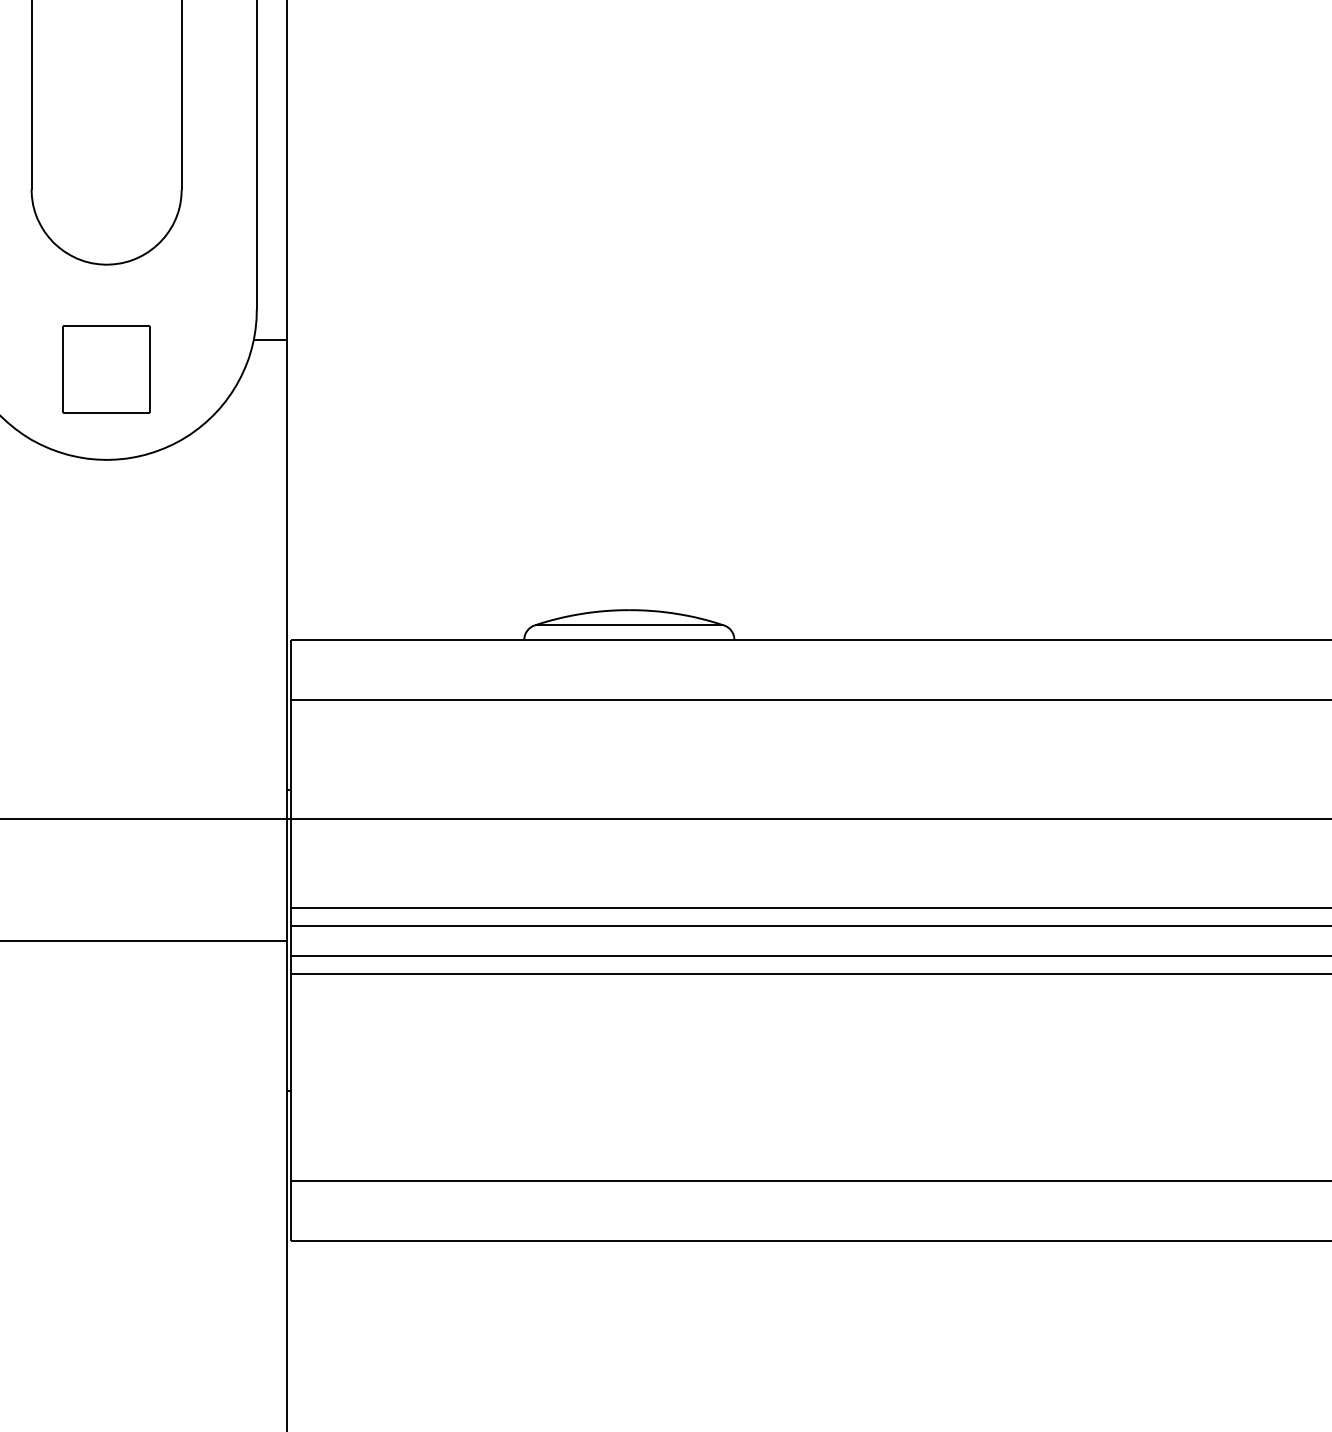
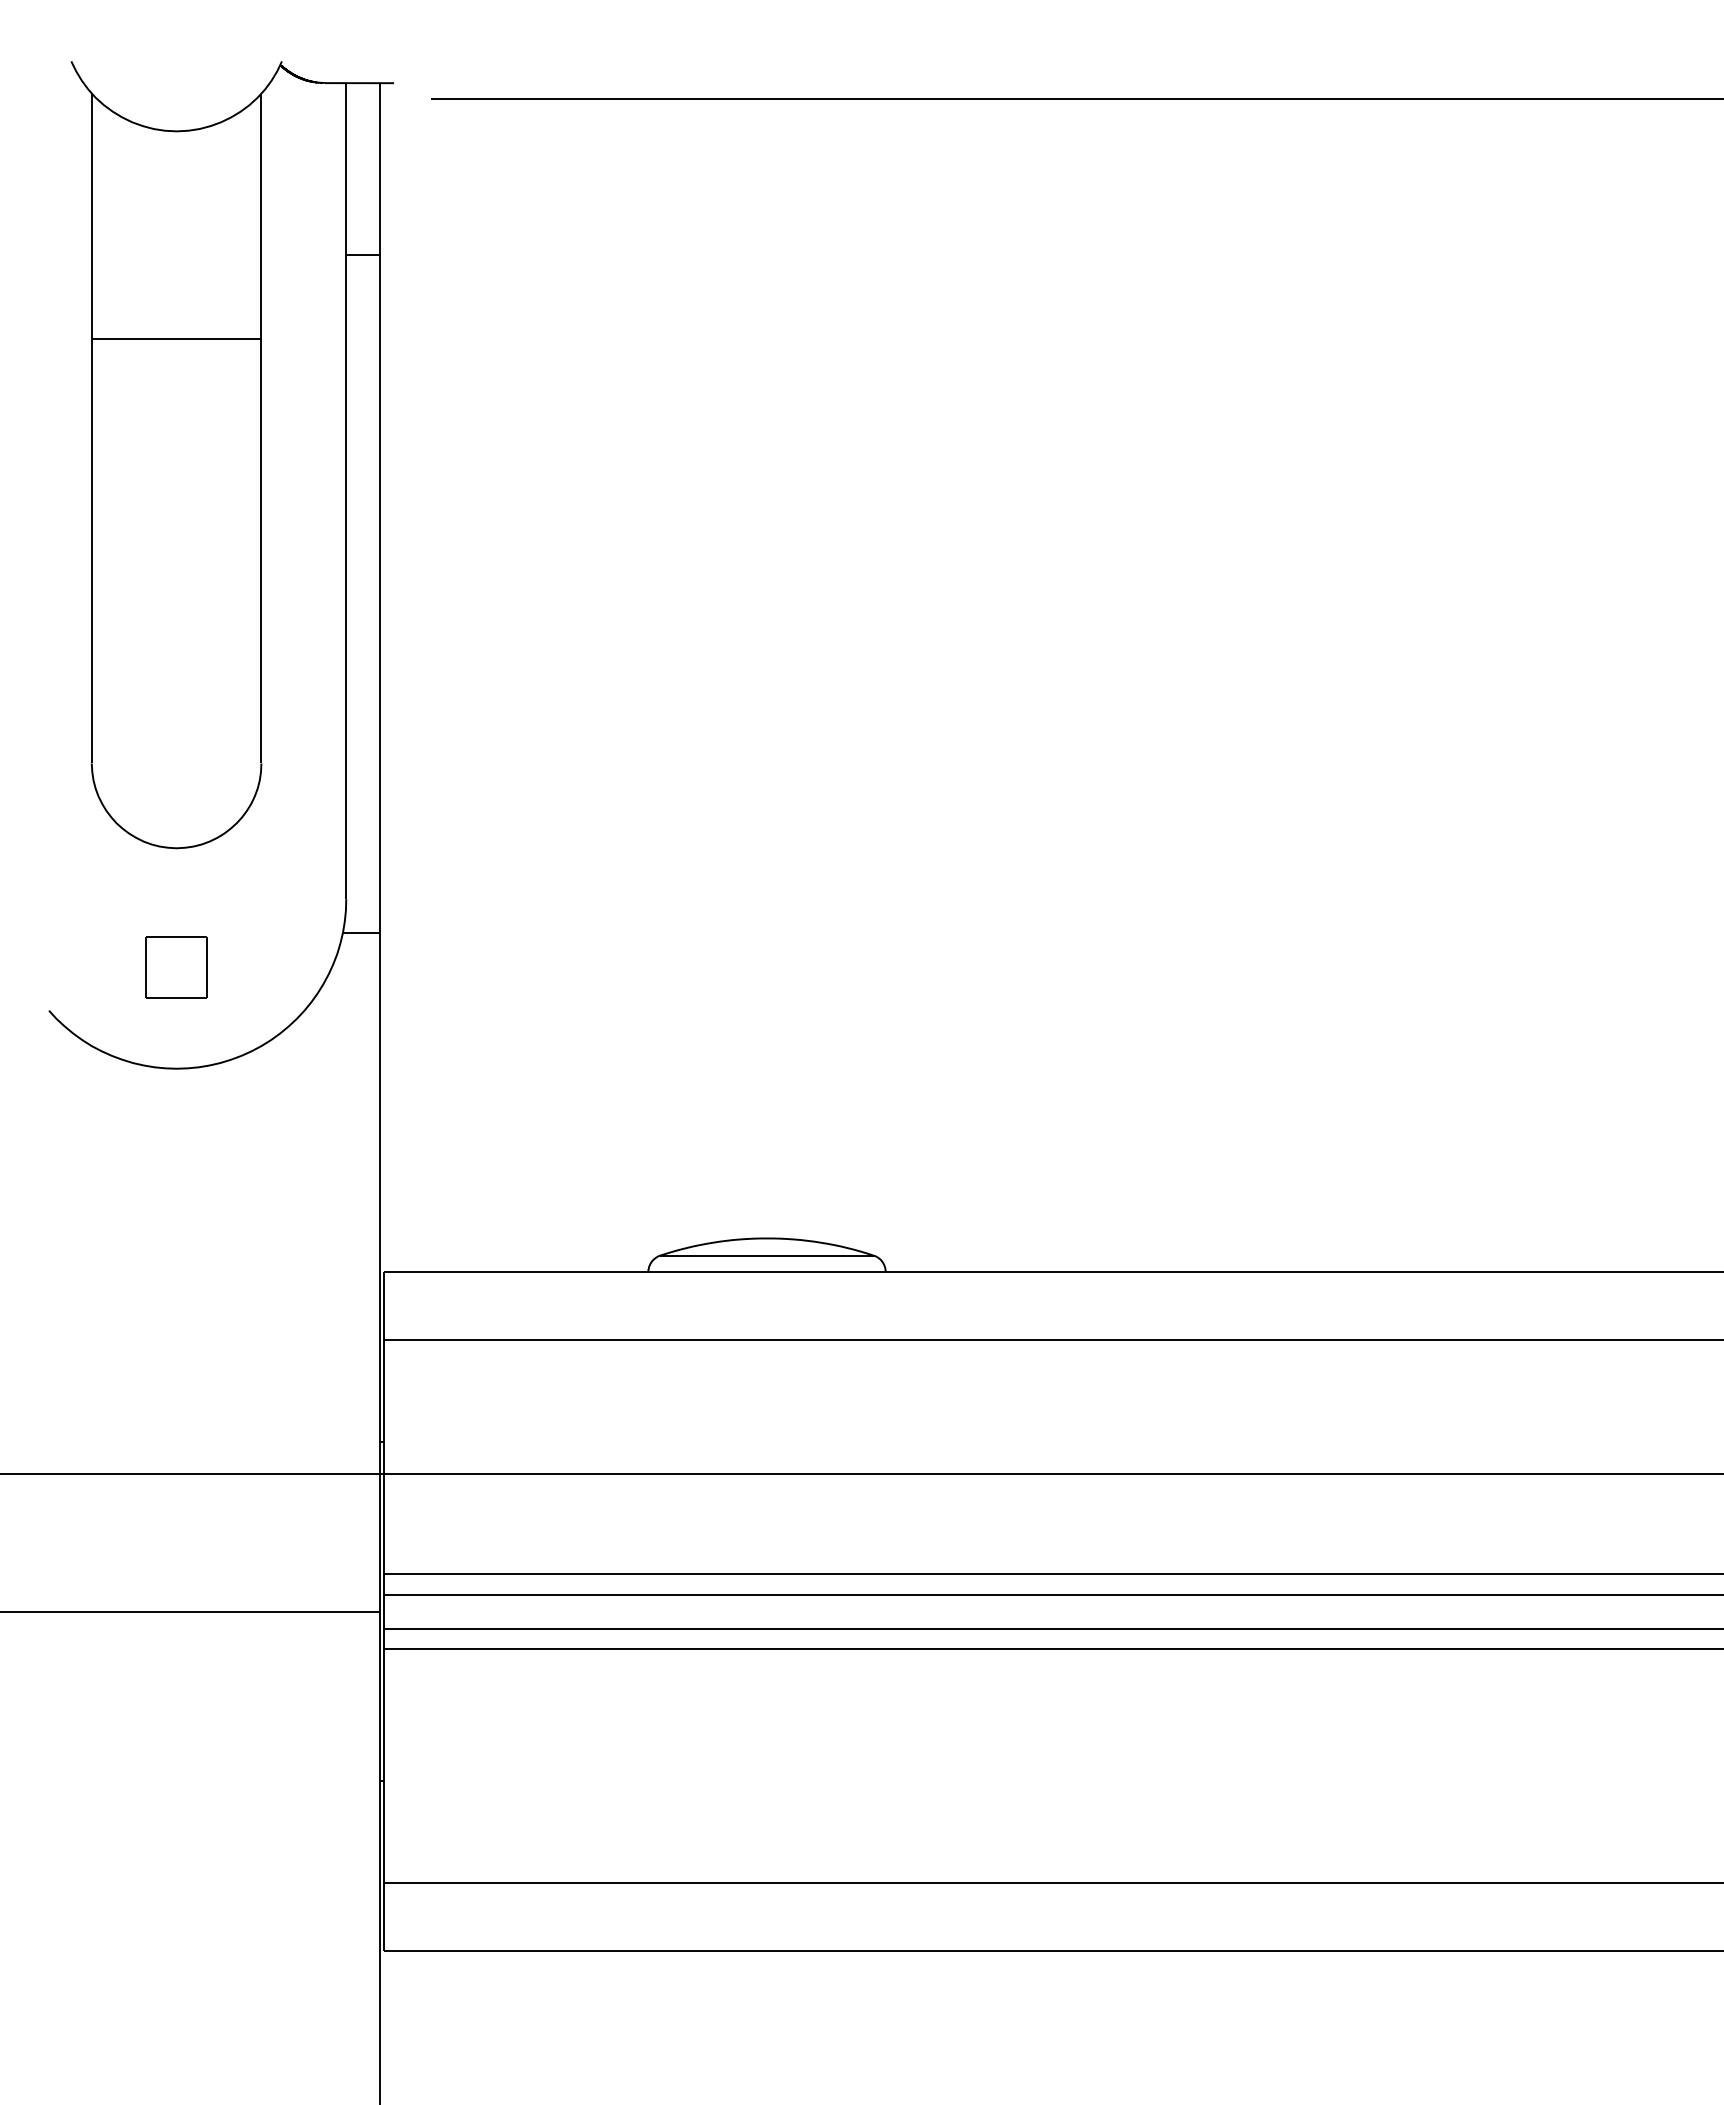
part: (106, 370) -> (176, 967), size x0.62

